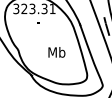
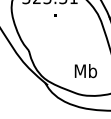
text: (56, 52) -> (85, 71), moved

